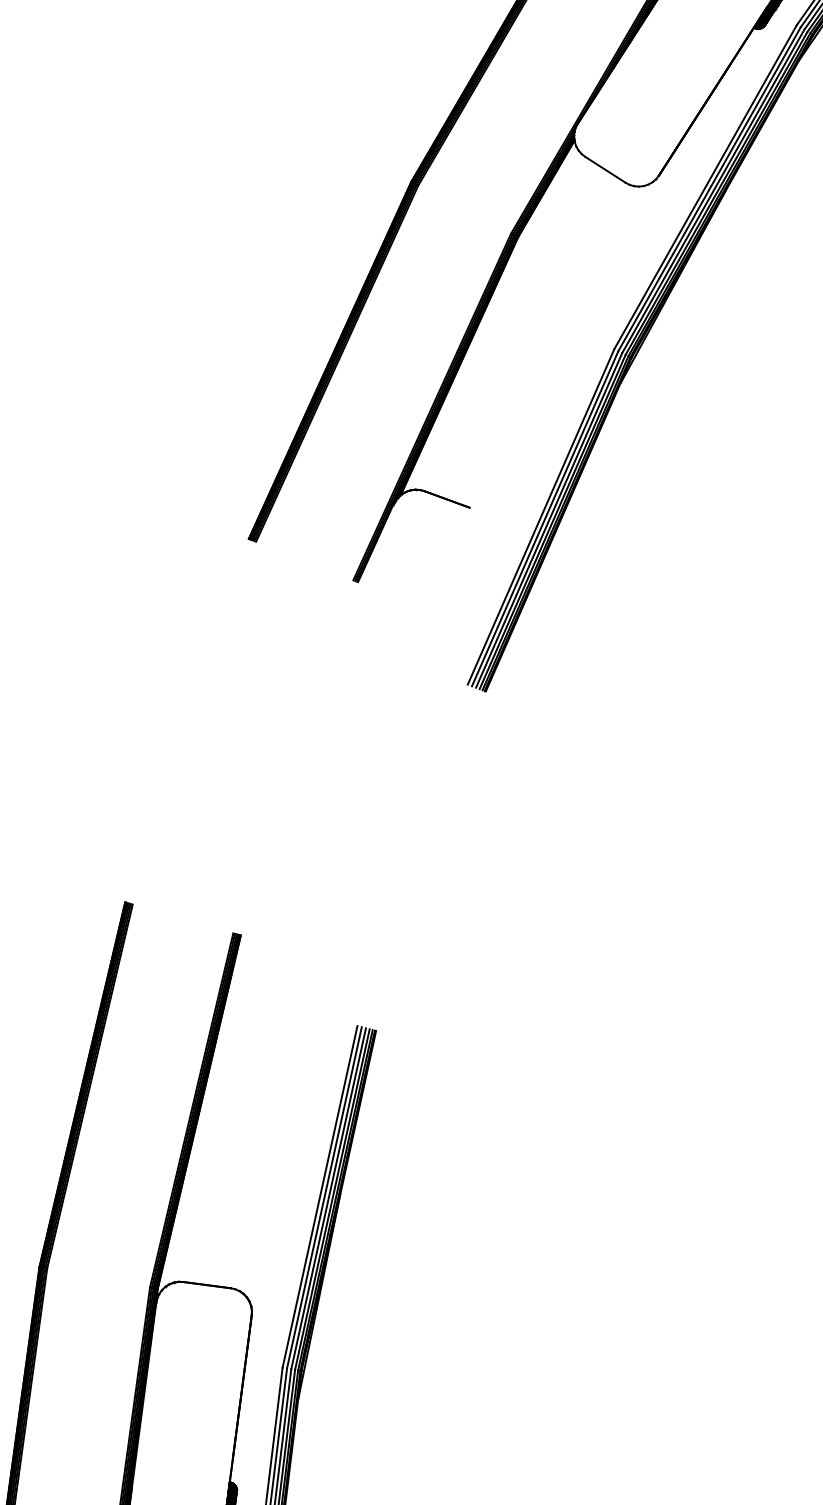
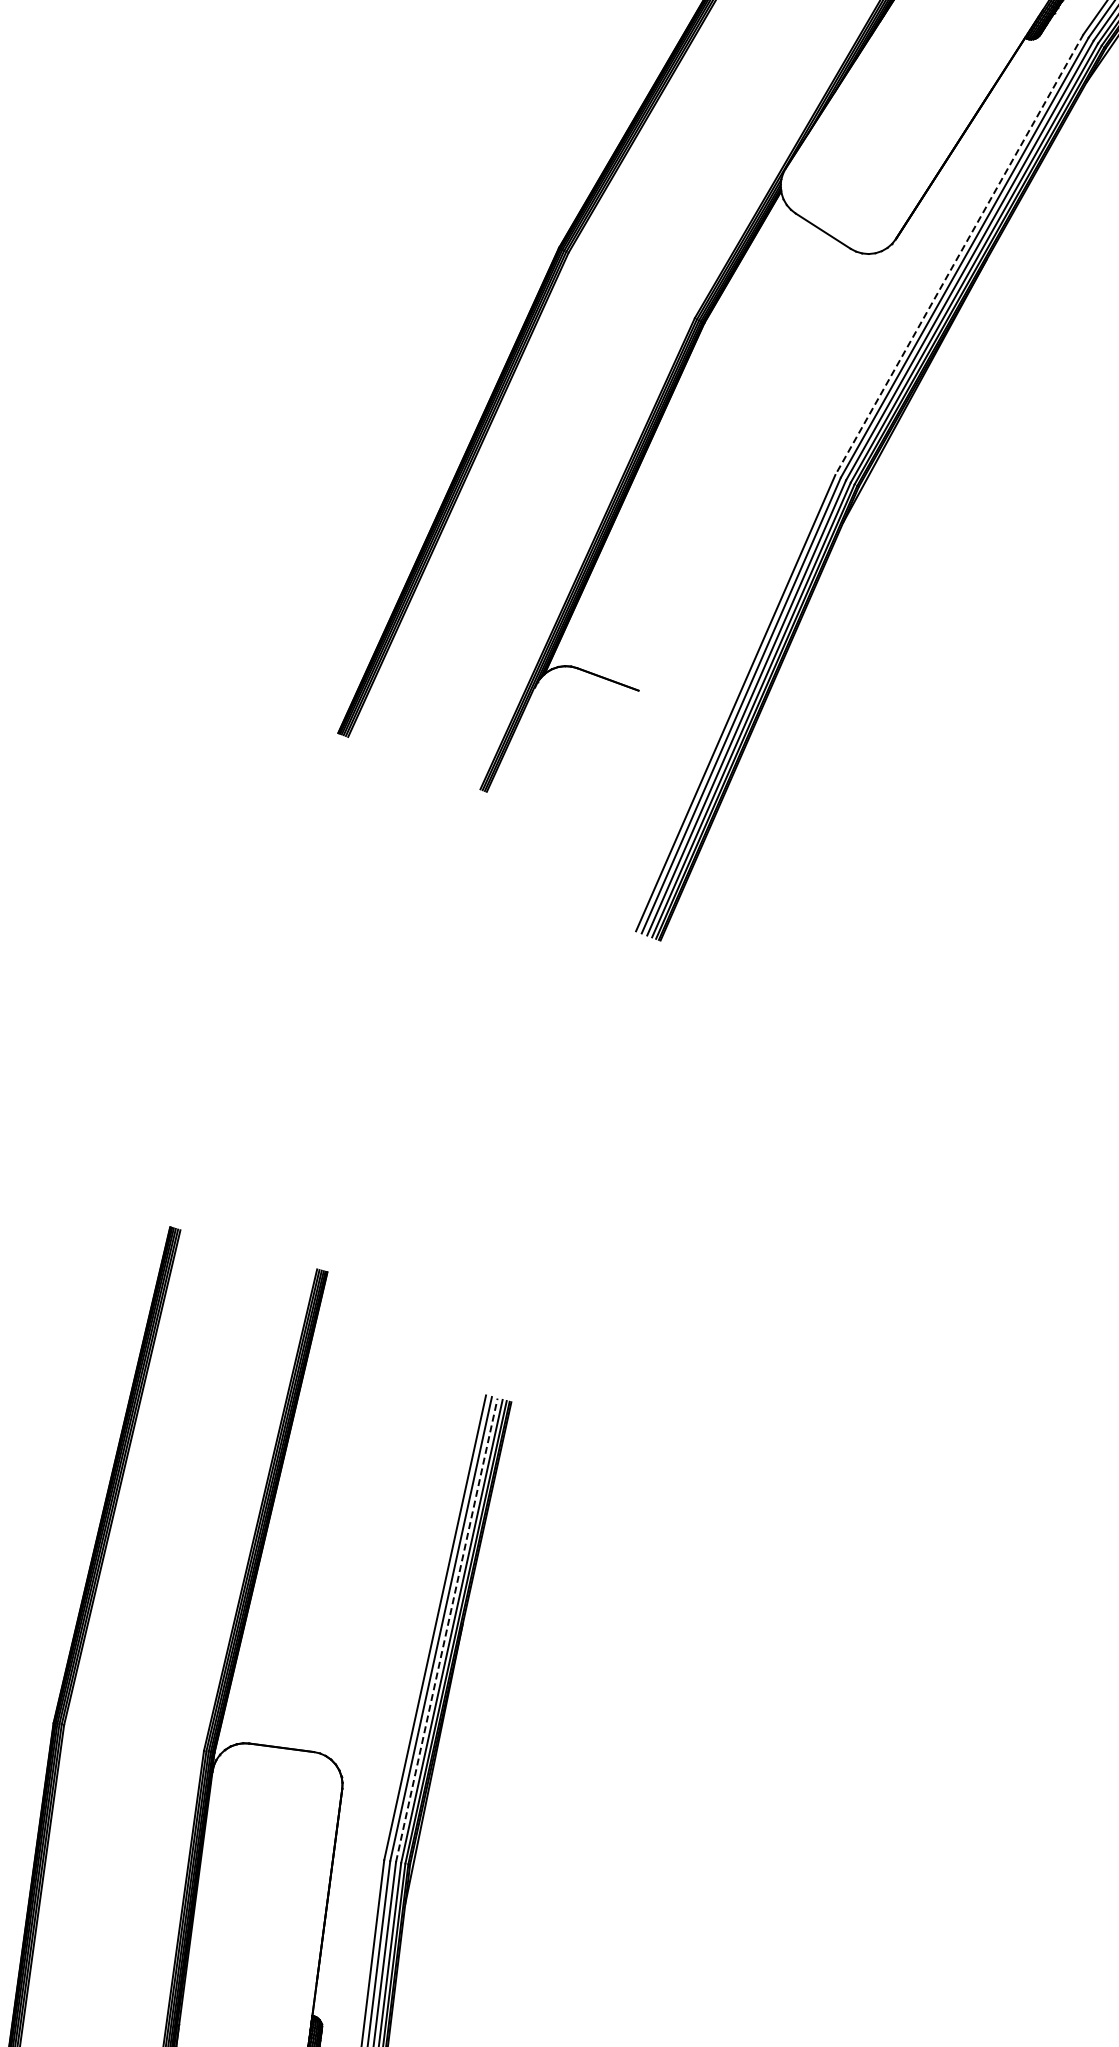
line: (705, 186) -> (959, 254), solid -> dashed
line: (328, 1198) -> (446, 1629), solid -> dashed

